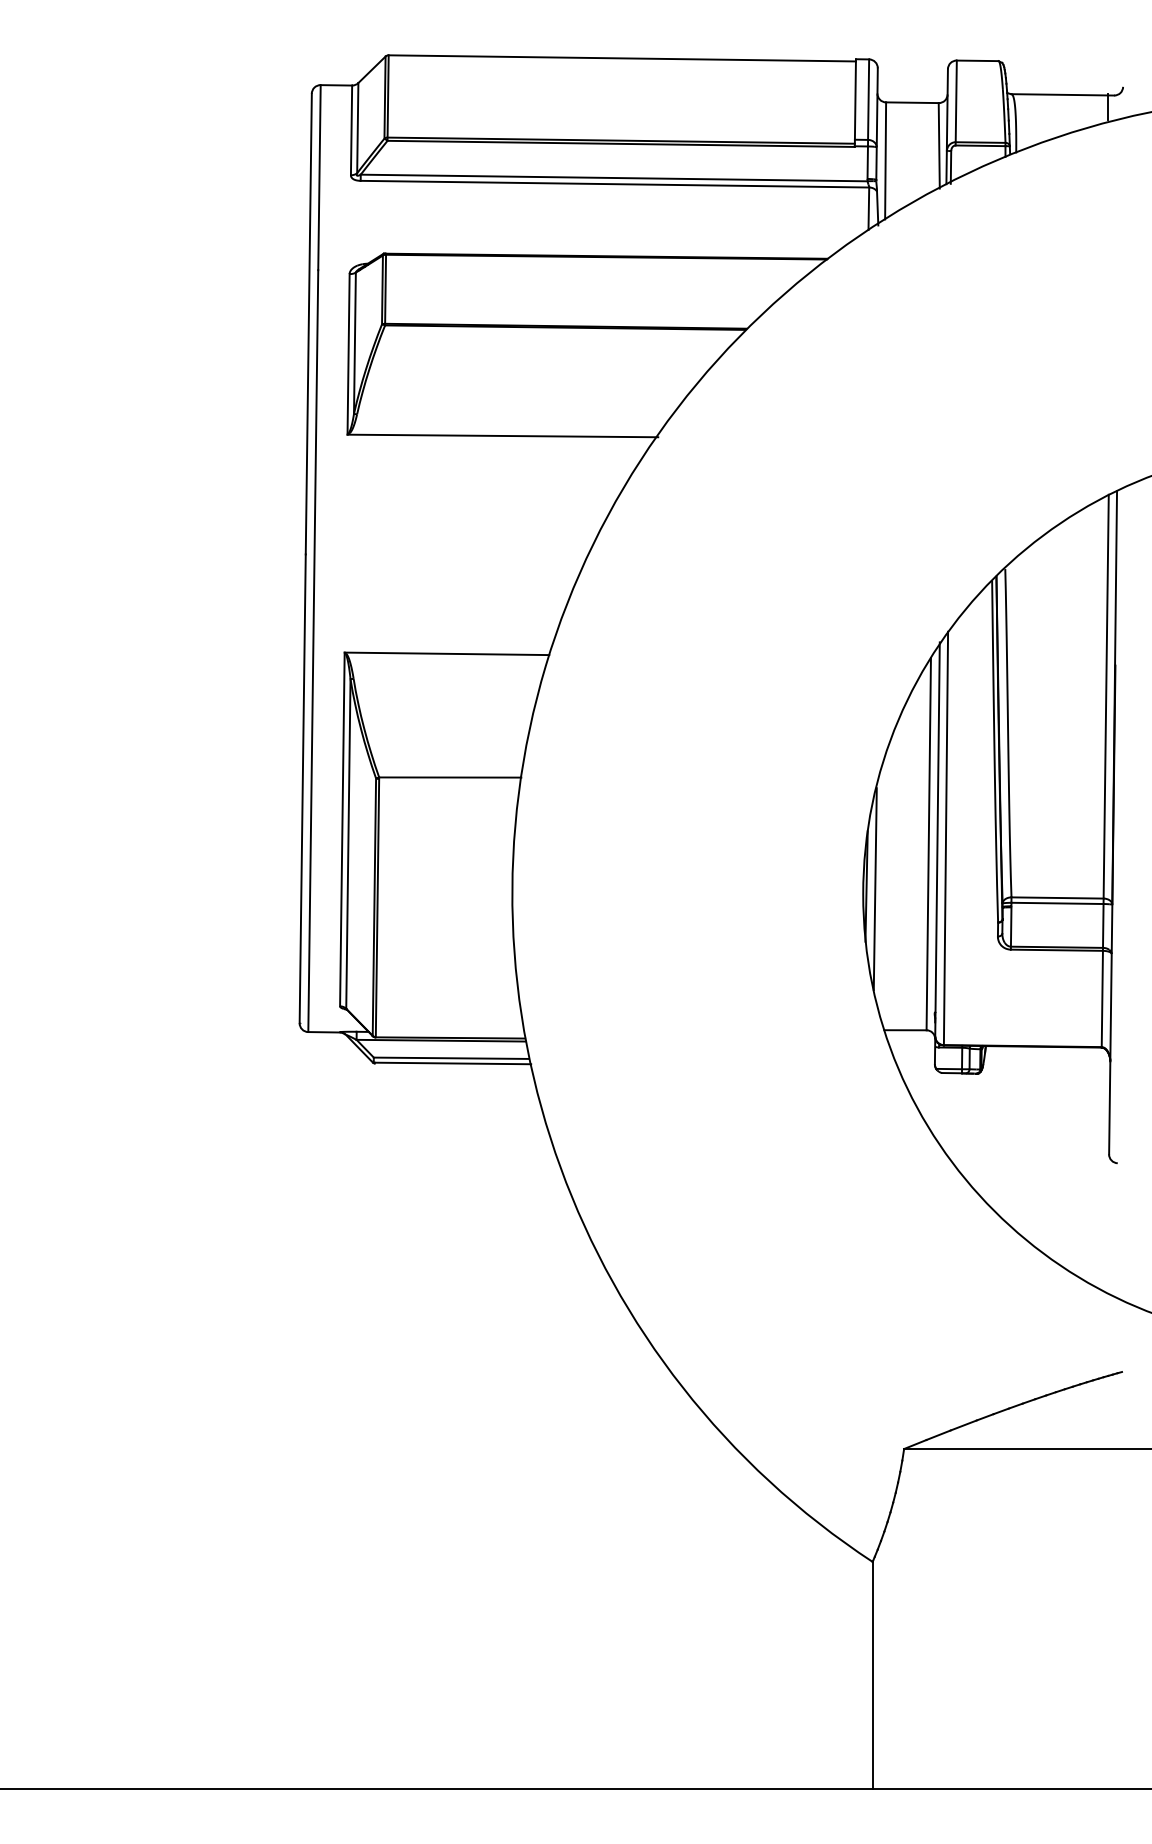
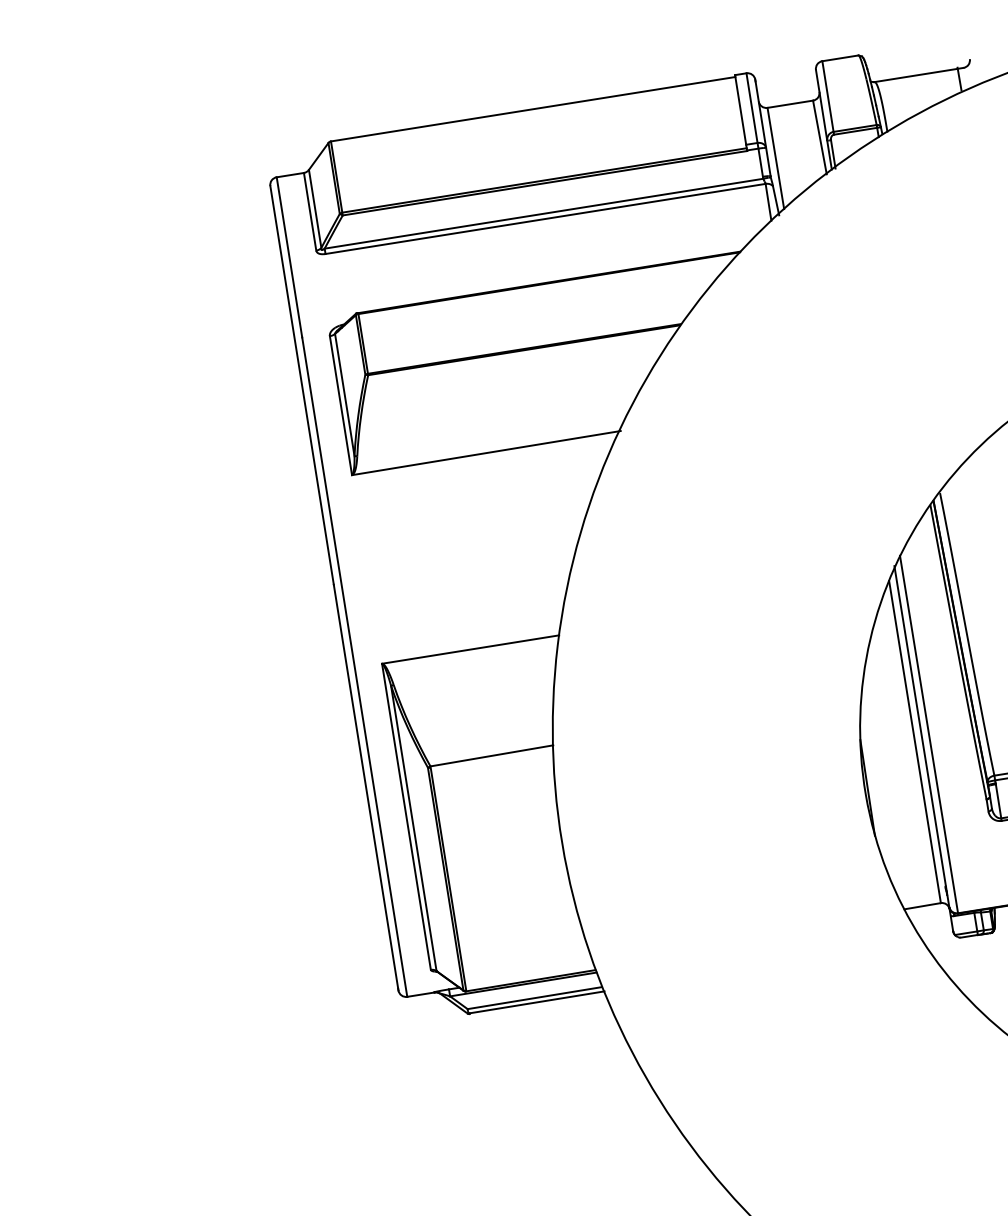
line: (874, 889) -> (874, 789), removed

